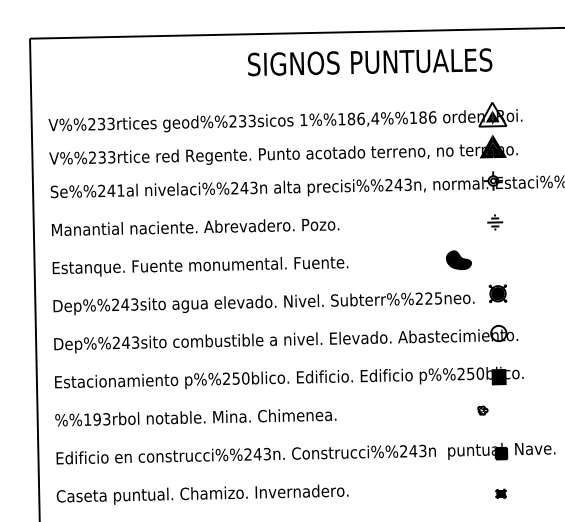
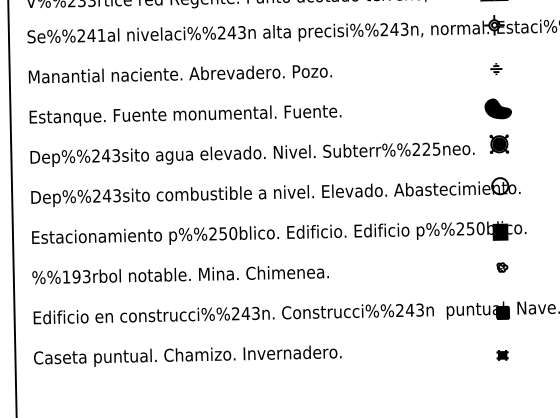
part: (494, 222) -> (495, 69), size x0.71
part: (458, 260) -> (497, 109), moved
part: (482, 410) -> (501, 267), moved

